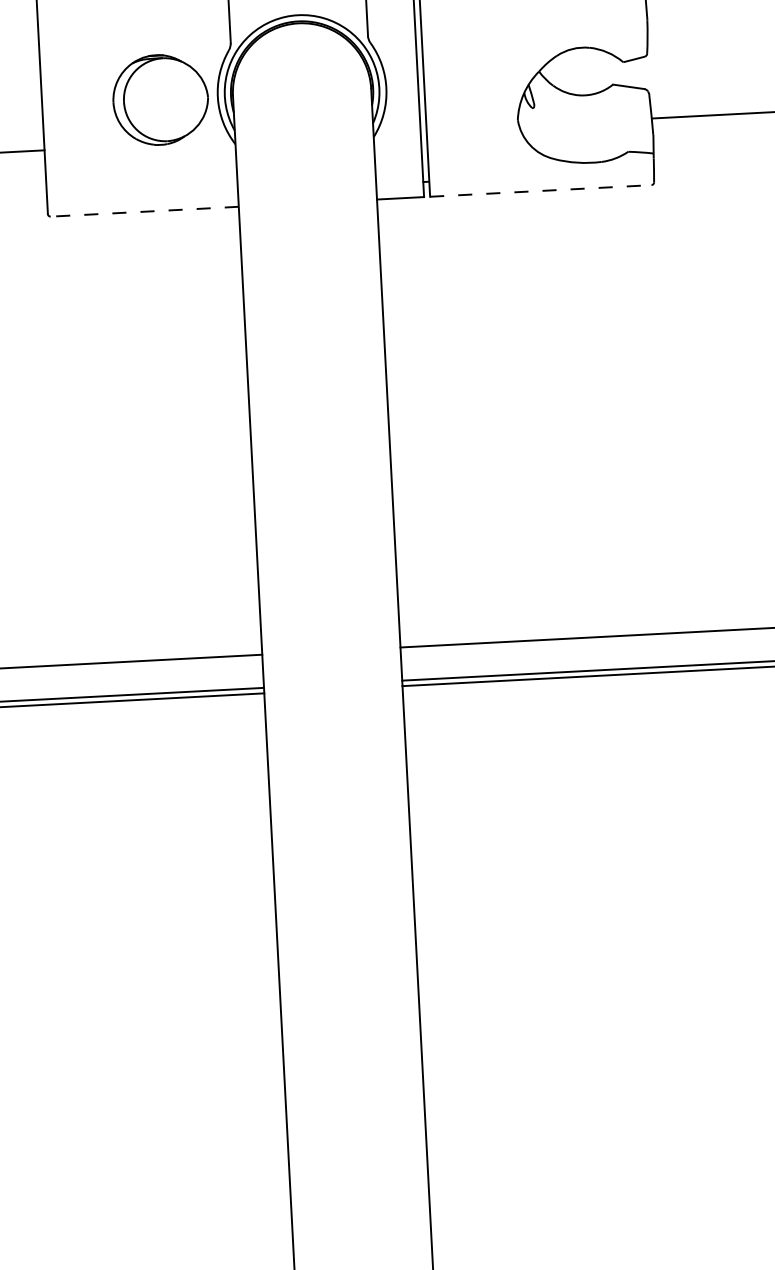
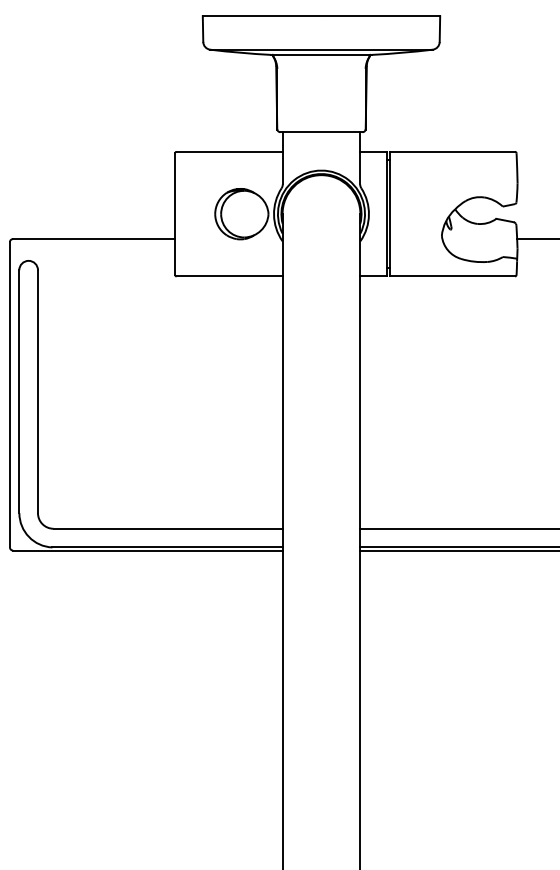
line: (542, 190) -> (453, 276), dashed -> solid
line: (144, 211) -> (229, 276), dashed -> solid

